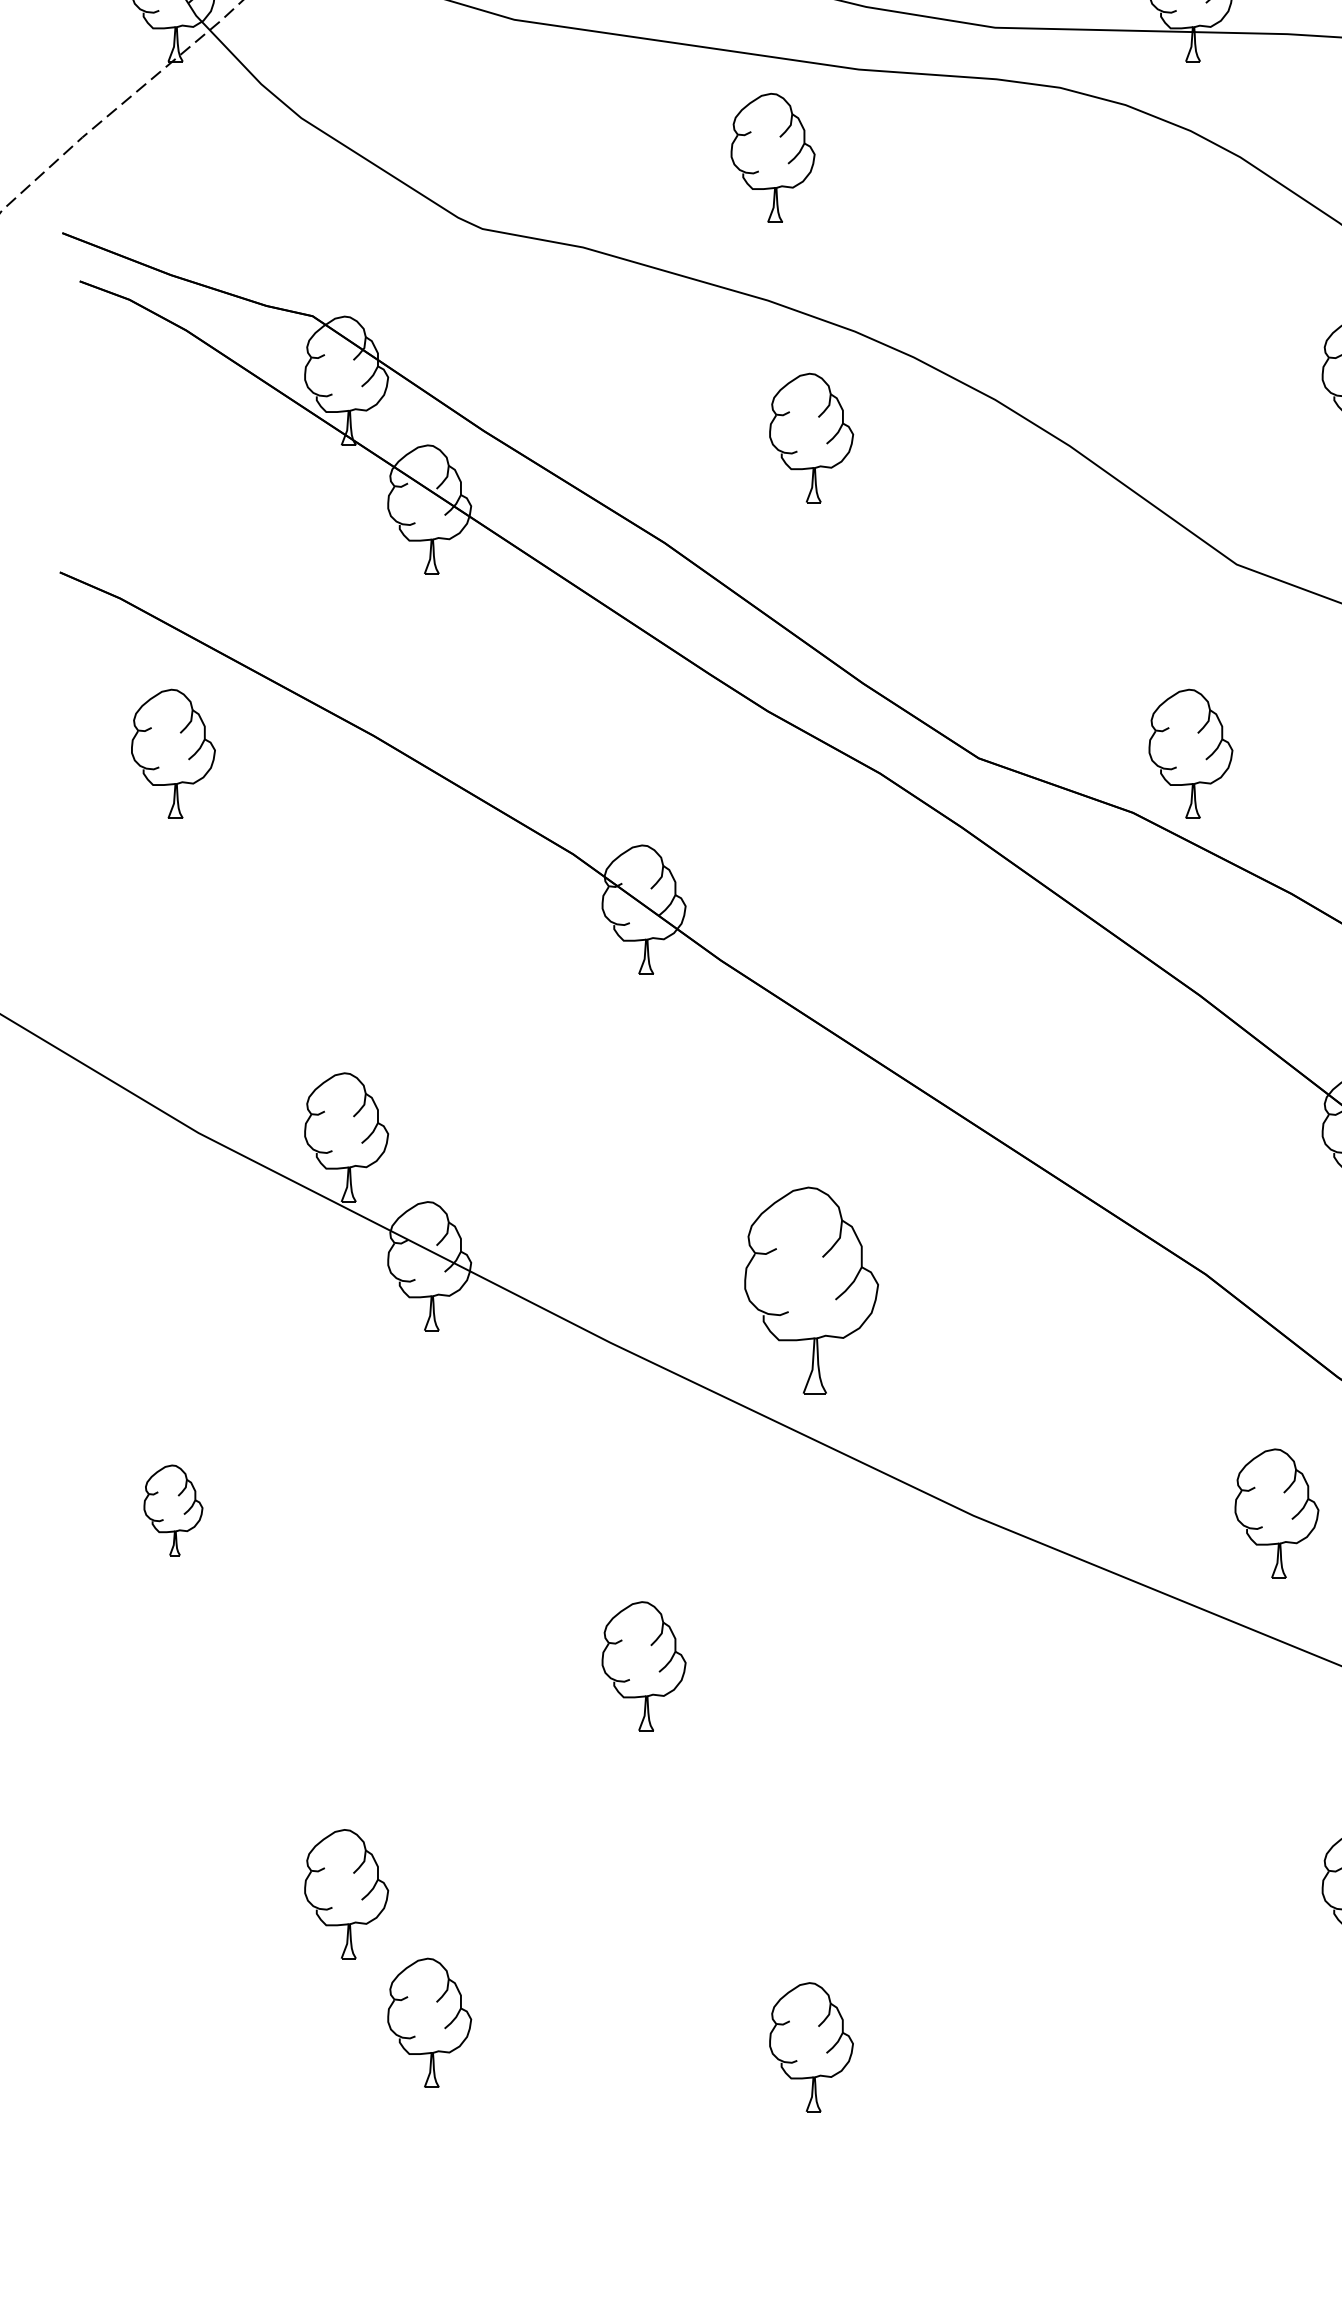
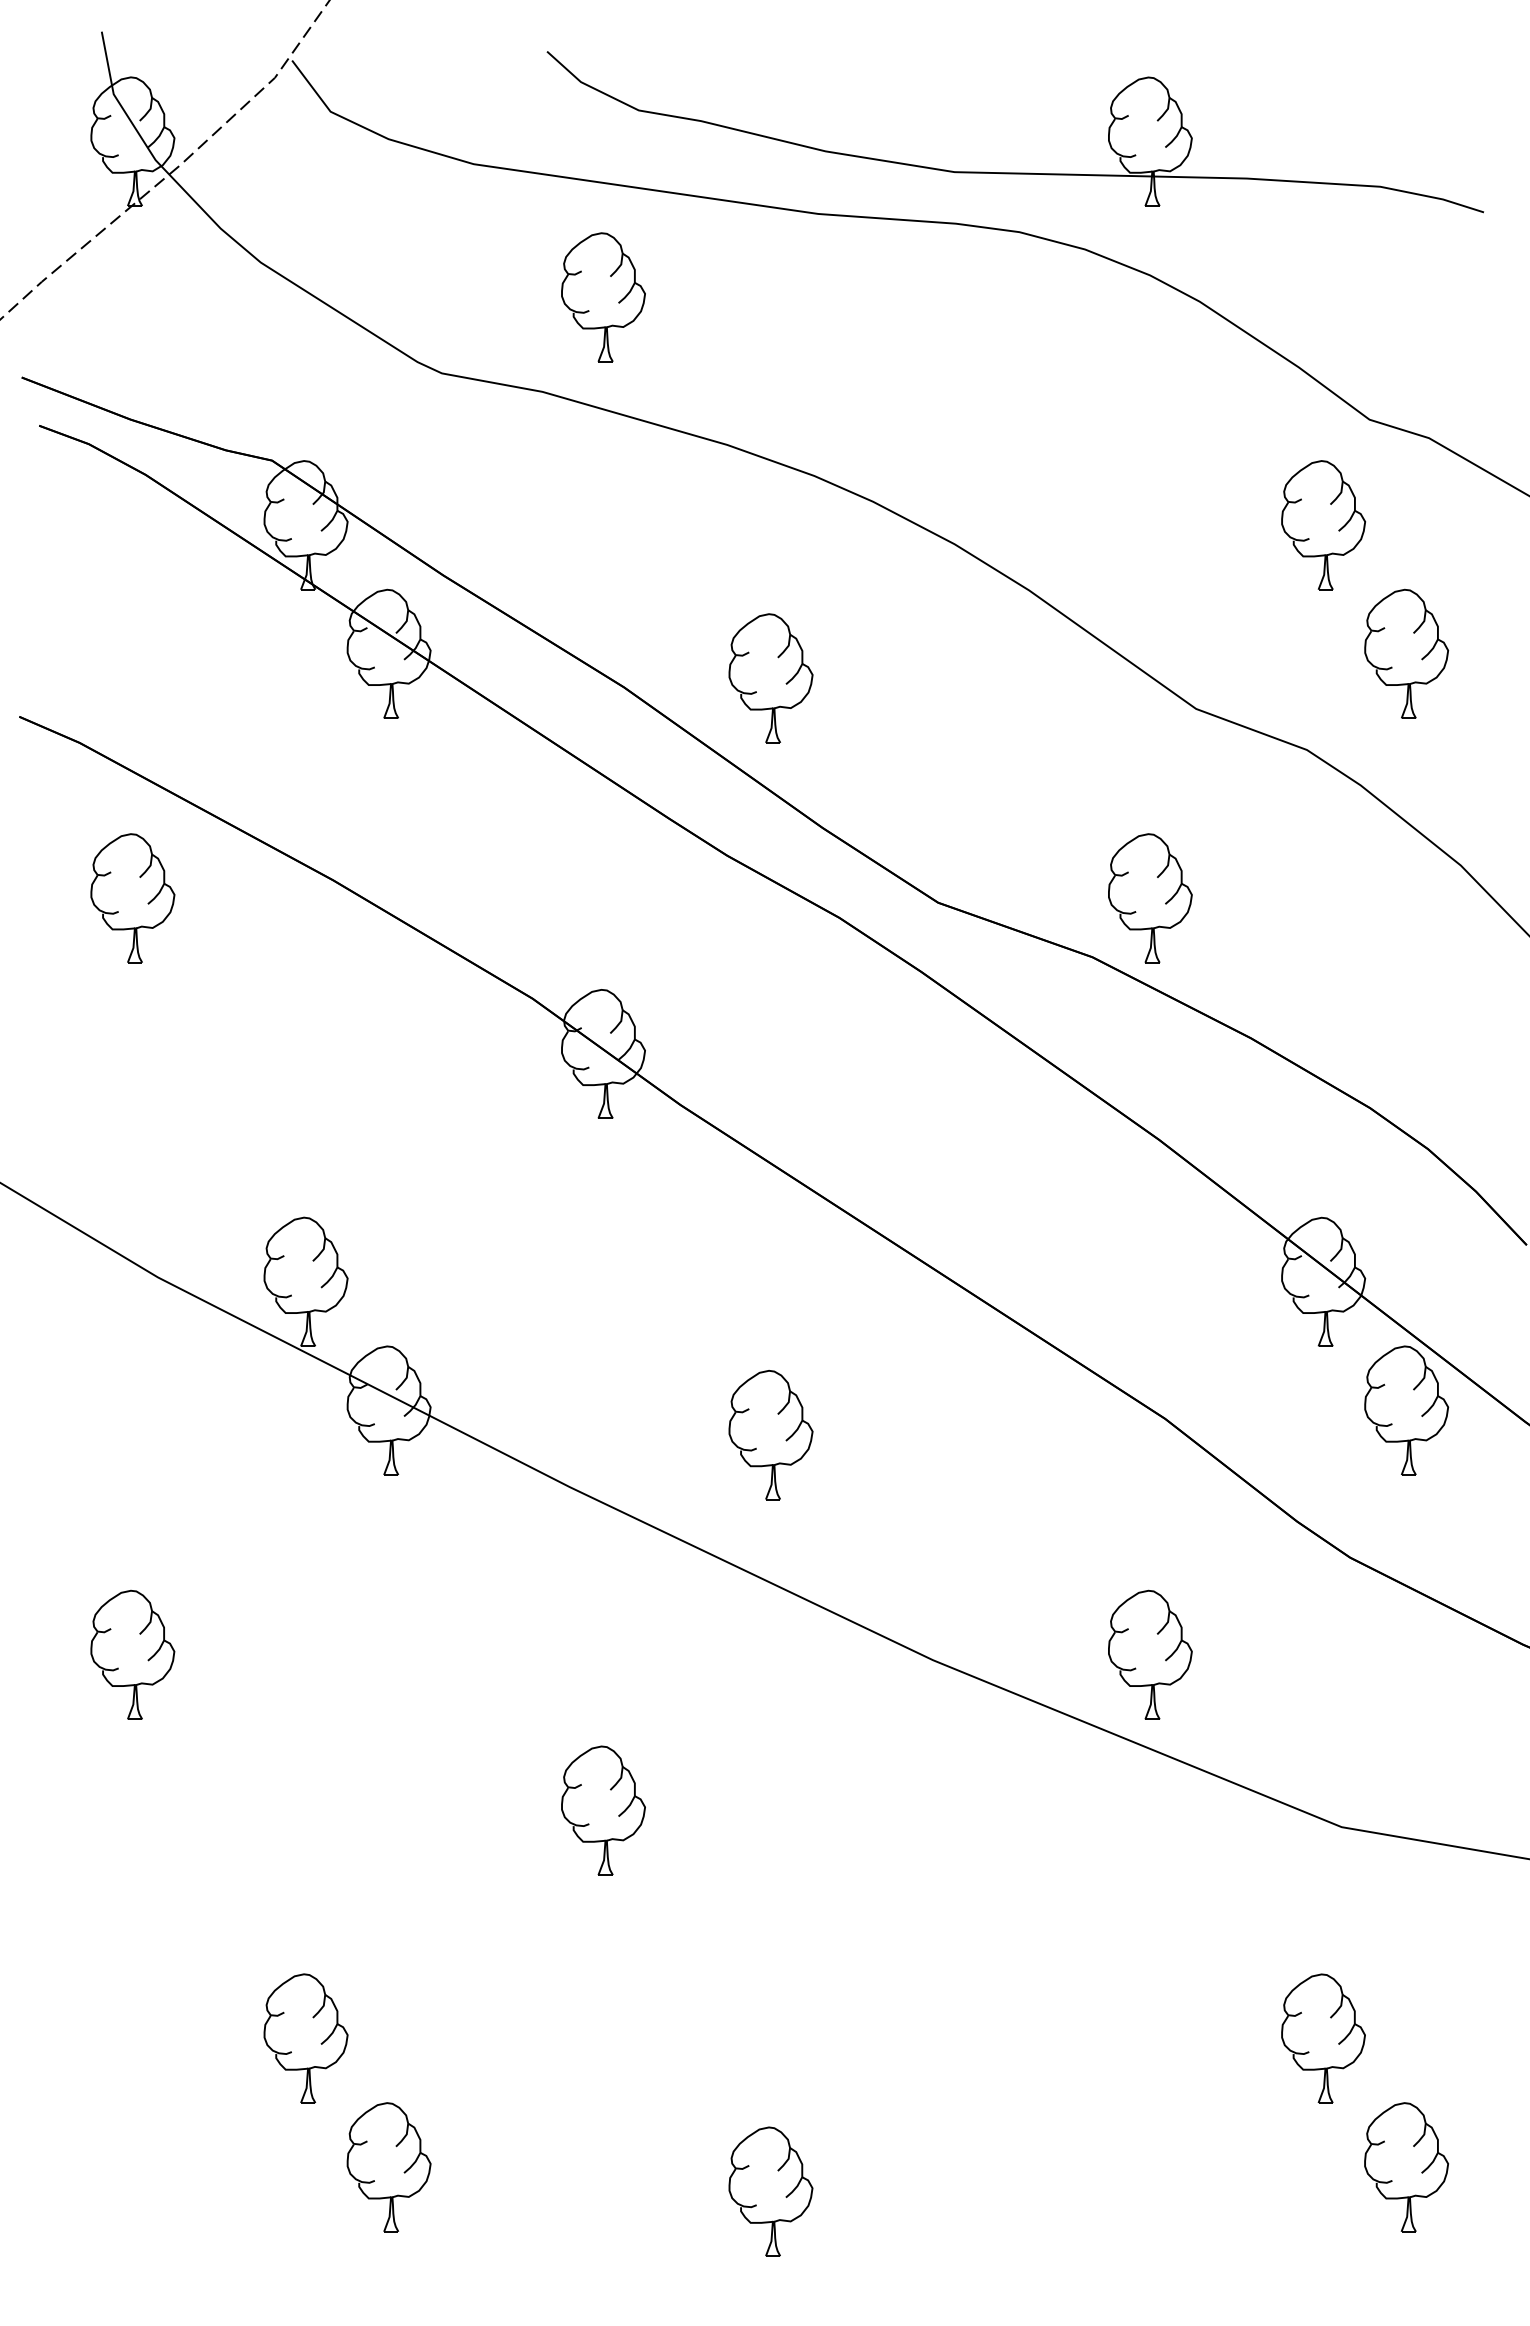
part: (773, 158) -> (603, 297), moved
part: (811, 438) -> (770, 678), moved
part: (811, 1291) -> (770, 1435), size x0.62
part: (173, 1510) -> (132, 1654), size x1.43
part: (1277, 1513) -> (1150, 1654), moved

